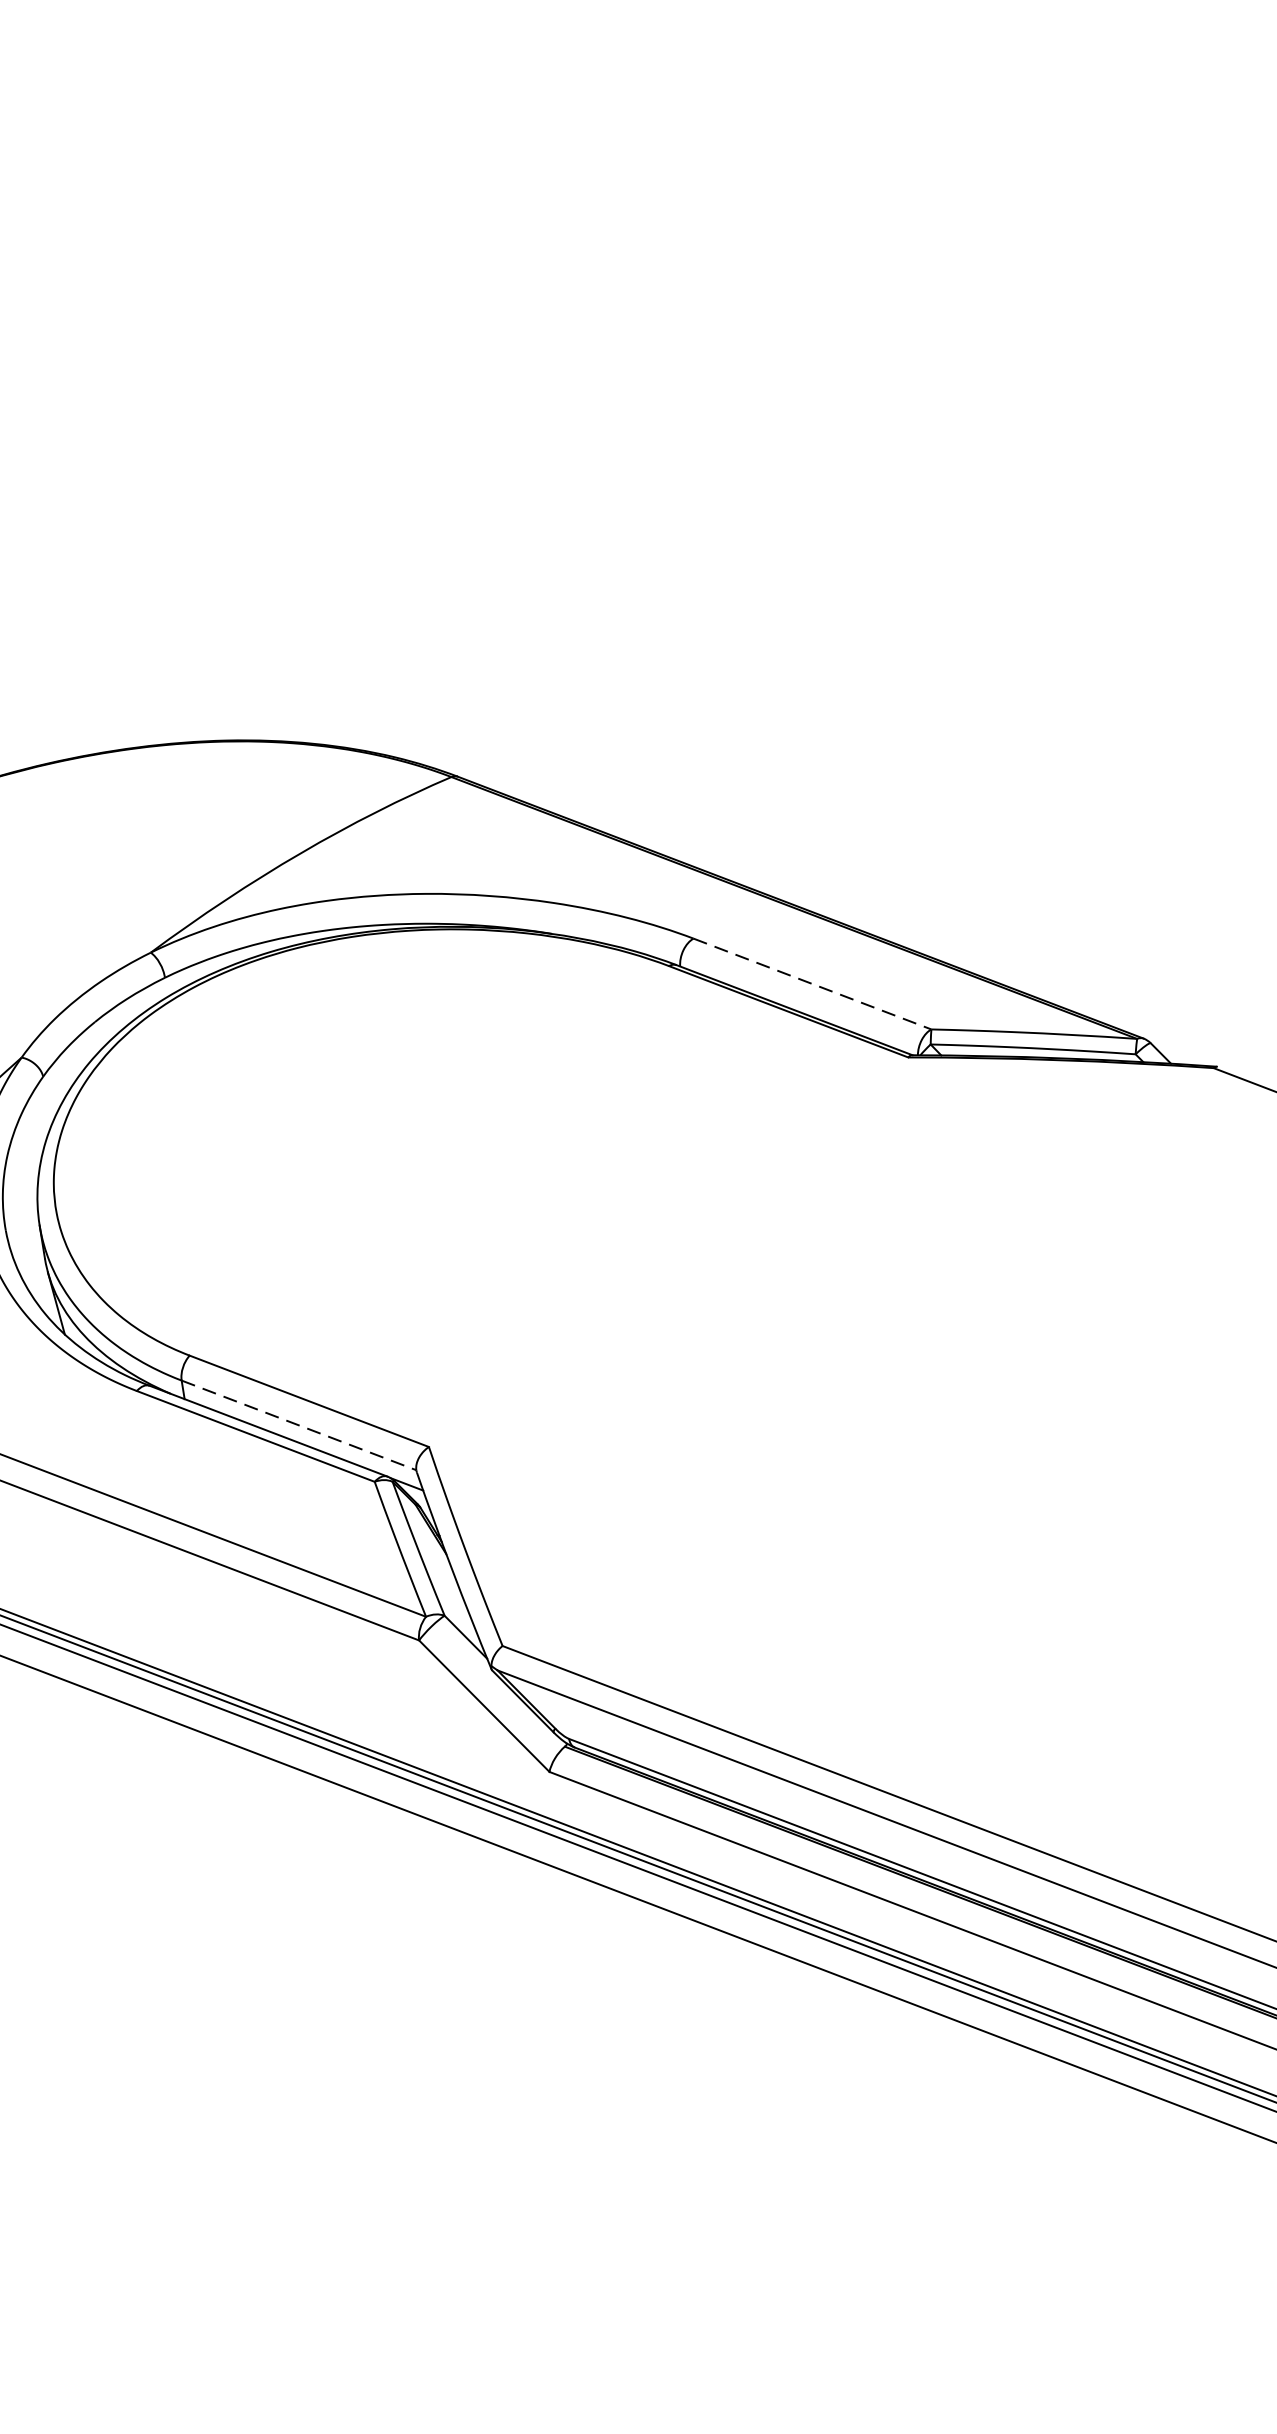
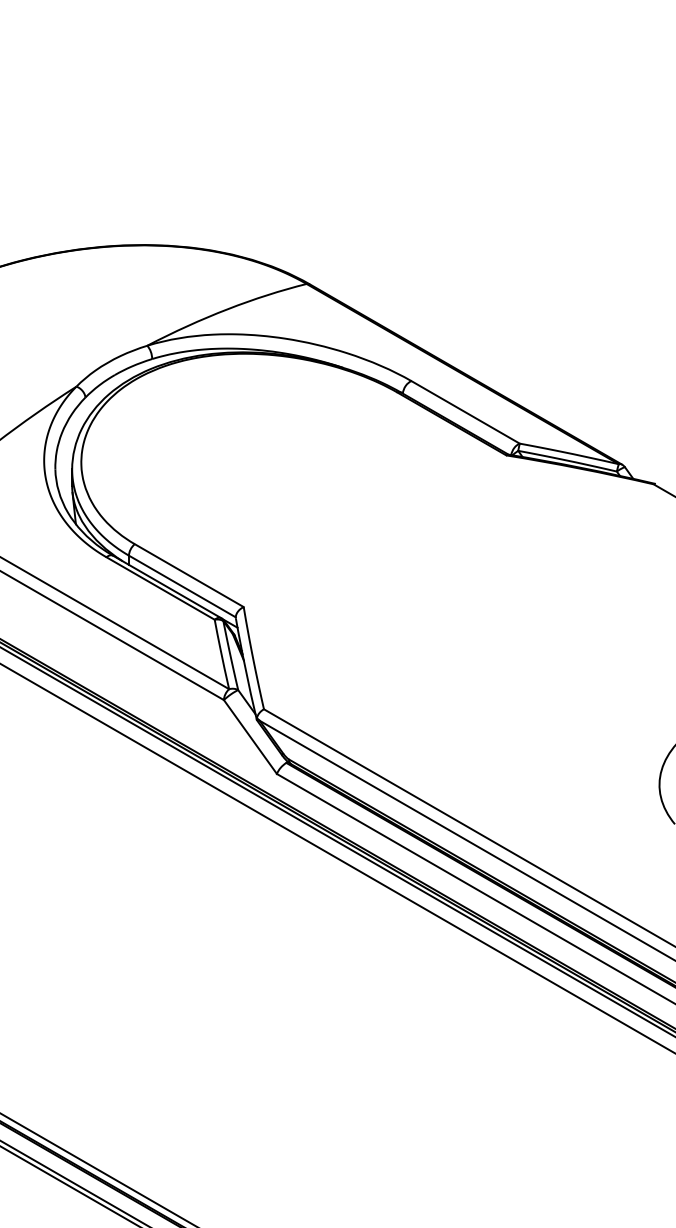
line: (814, 983) -> (466, 412), dashed -> solid
line: (299, 1425) -> (182, 586), dashed -> solid

